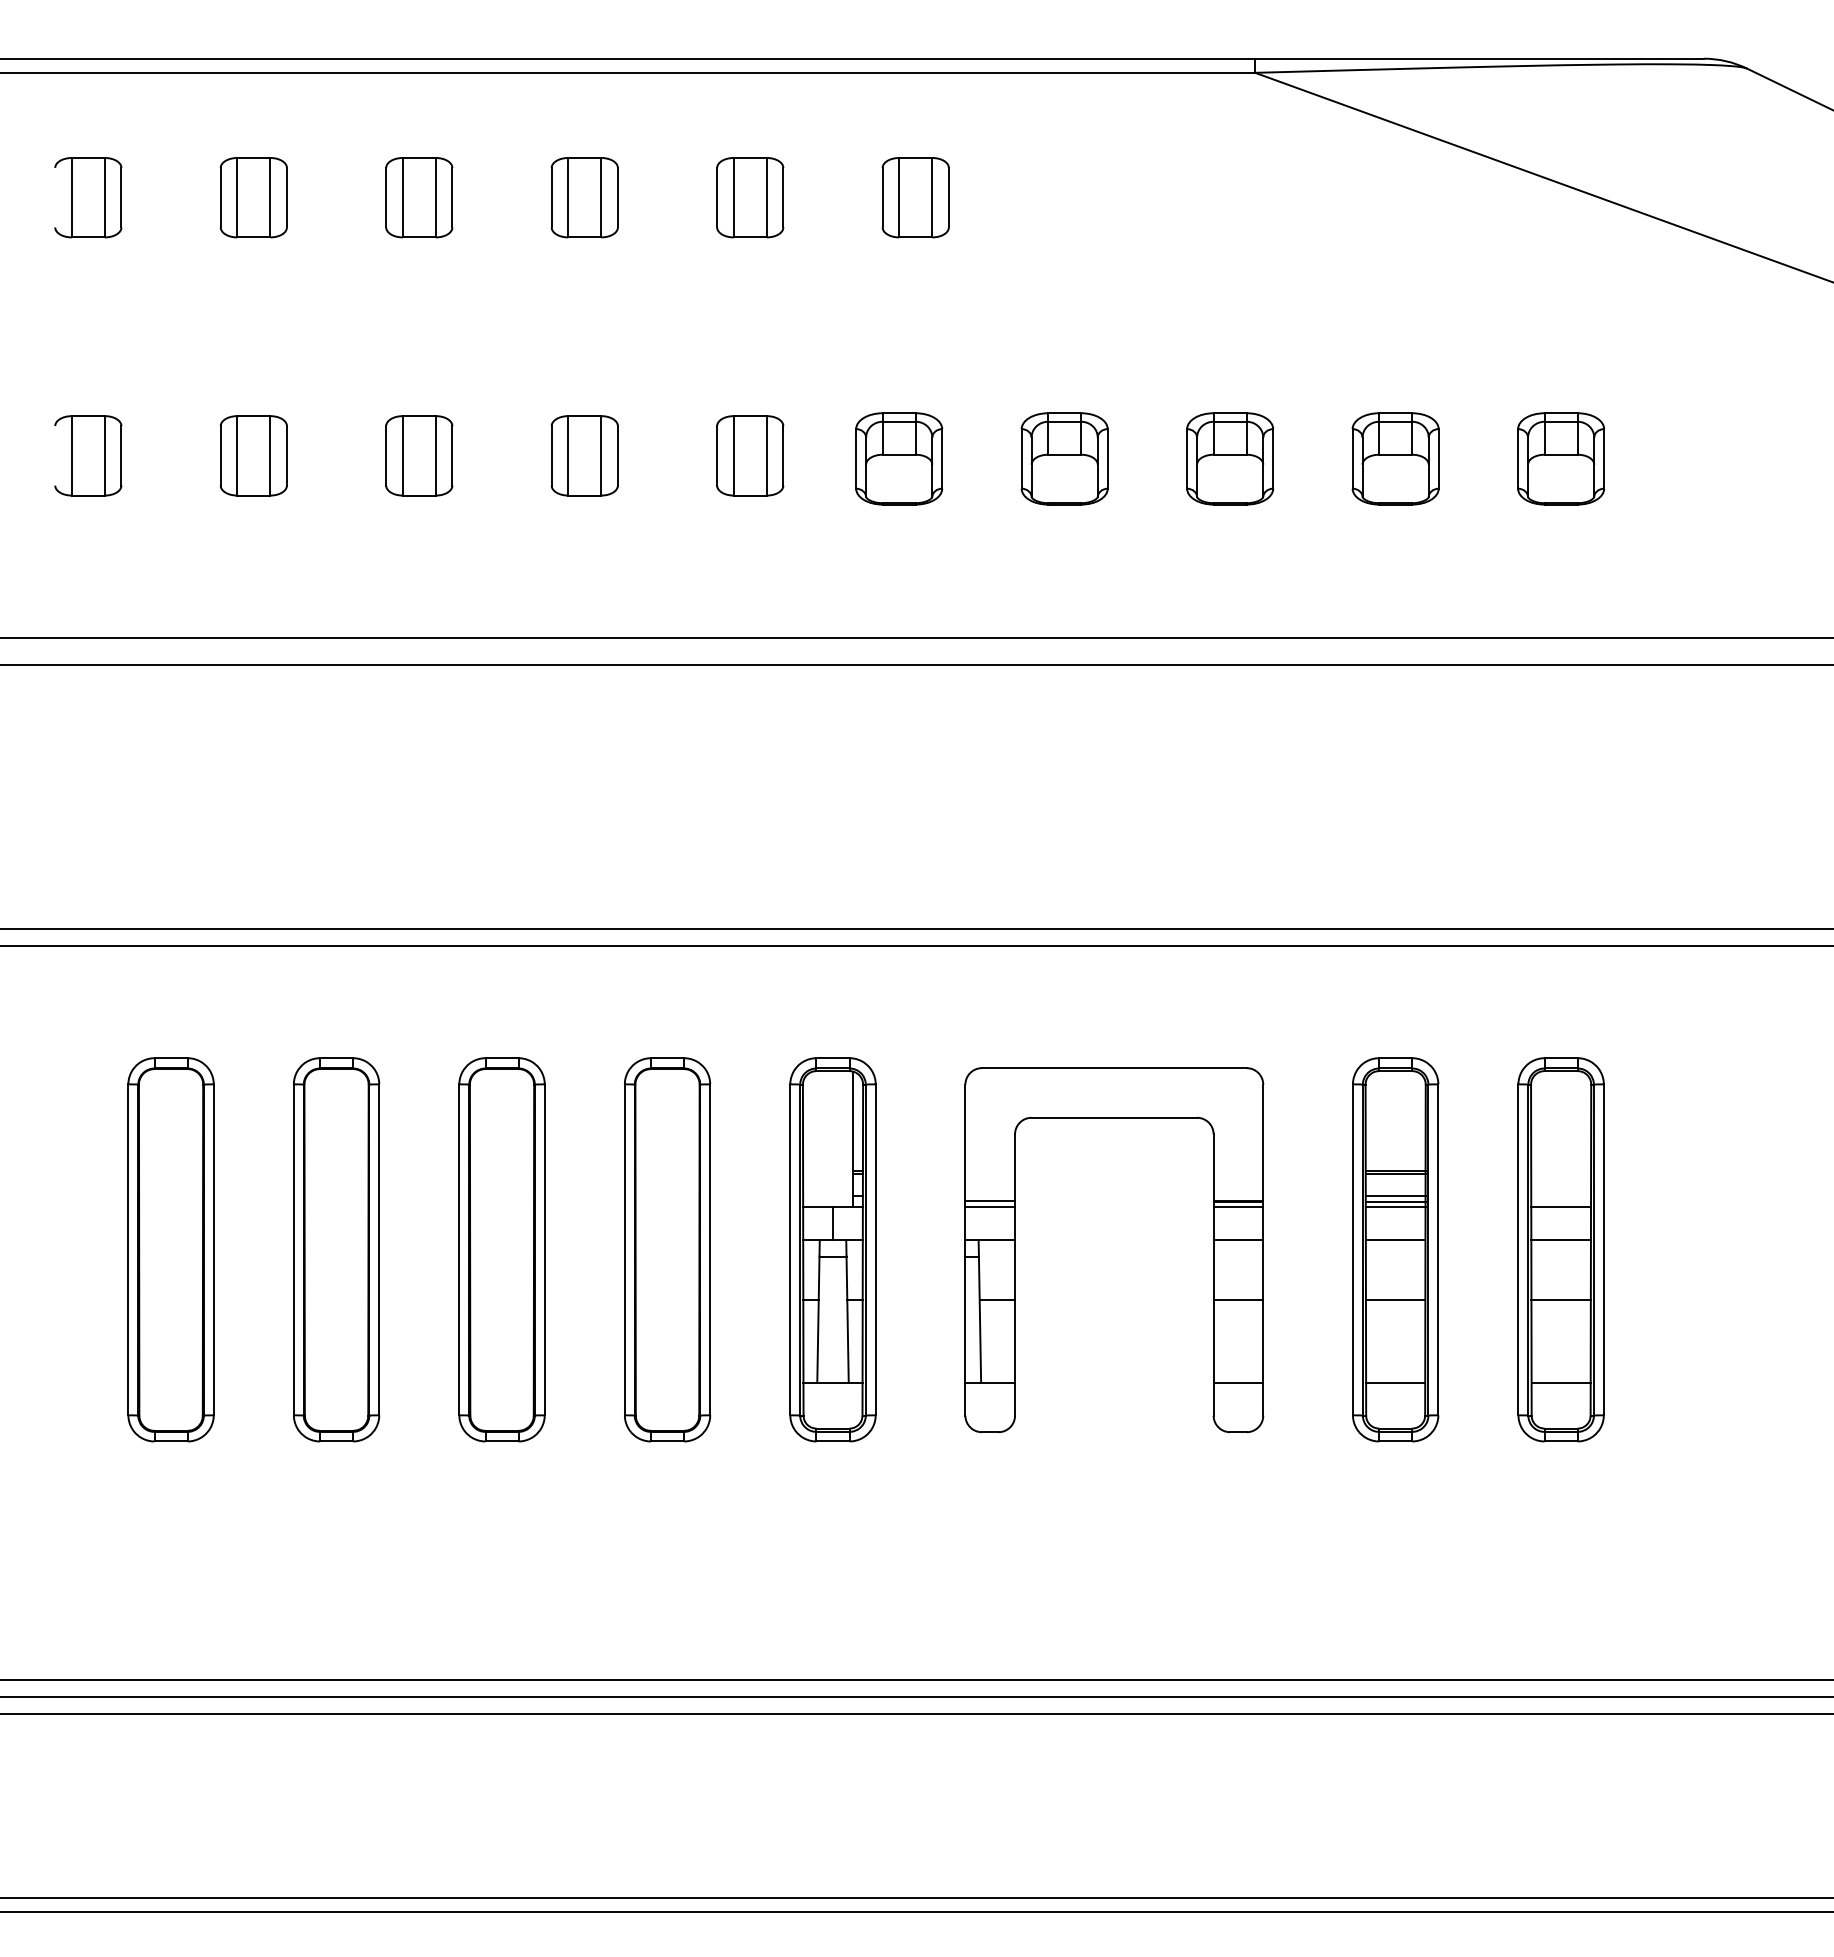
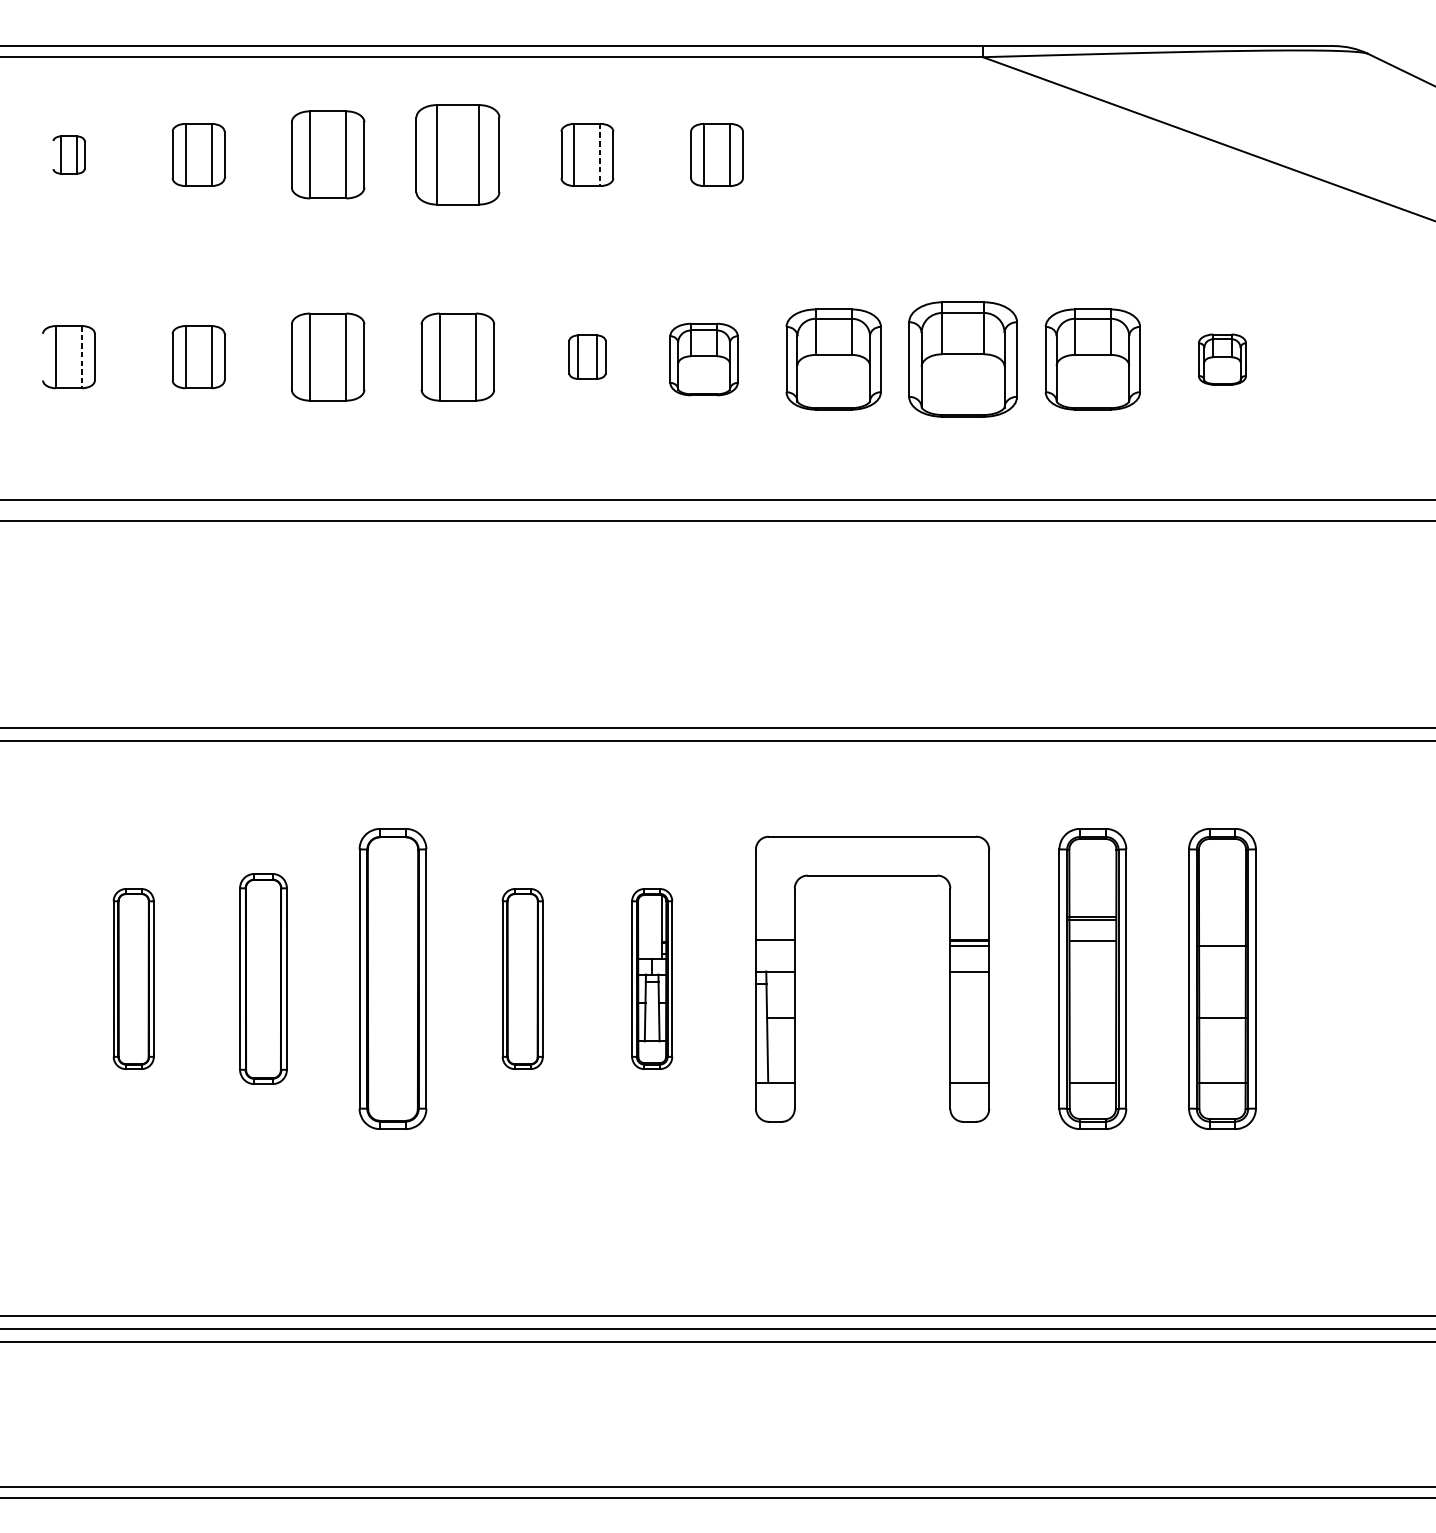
part: (88, 197) -> (69, 154), size x0.6
part: (419, 197) -> (328, 154), size x1.4
part: (584, 197) -> (457, 154), size x1.6
line: (766, 197) -> (600, 154), solid -> dashed
line: (104, 455) -> (81, 356), solid -> dashed
part: (419, 455) -> (328, 356), size x1.4
part: (584, 455) -> (457, 356), size x1.4
part: (750, 455) -> (587, 356), size x0.7
part: (1064, 458) -> (833, 359), size x1.4
part: (1230, 458) -> (963, 359), size x1.6
part: (1395, 458) -> (1092, 359), size x1.4
part: (1560, 458) -> (1221, 359), size x0.7
line: (1395, 1195) -> (1092, 936), removed
line: (990, 1207) -> (775, 945), removed
line: (1395, 1207) -> (1092, 945), removed
line: (1395, 1240) -> (1092, 971), removed
line: (1560, 1240) -> (1221, 971), removed
part: (170, 1249) -> (133, 978), size x0.6
part: (336, 1249) -> (263, 978), size x0.7
part: (667, 1249) -> (522, 978), size x0.6
part: (832, 1249) -> (651, 978), size x0.6
line: (1238, 1299) -> (969, 1017), removed
line: (1395, 1299) -> (1092, 1017), removed

